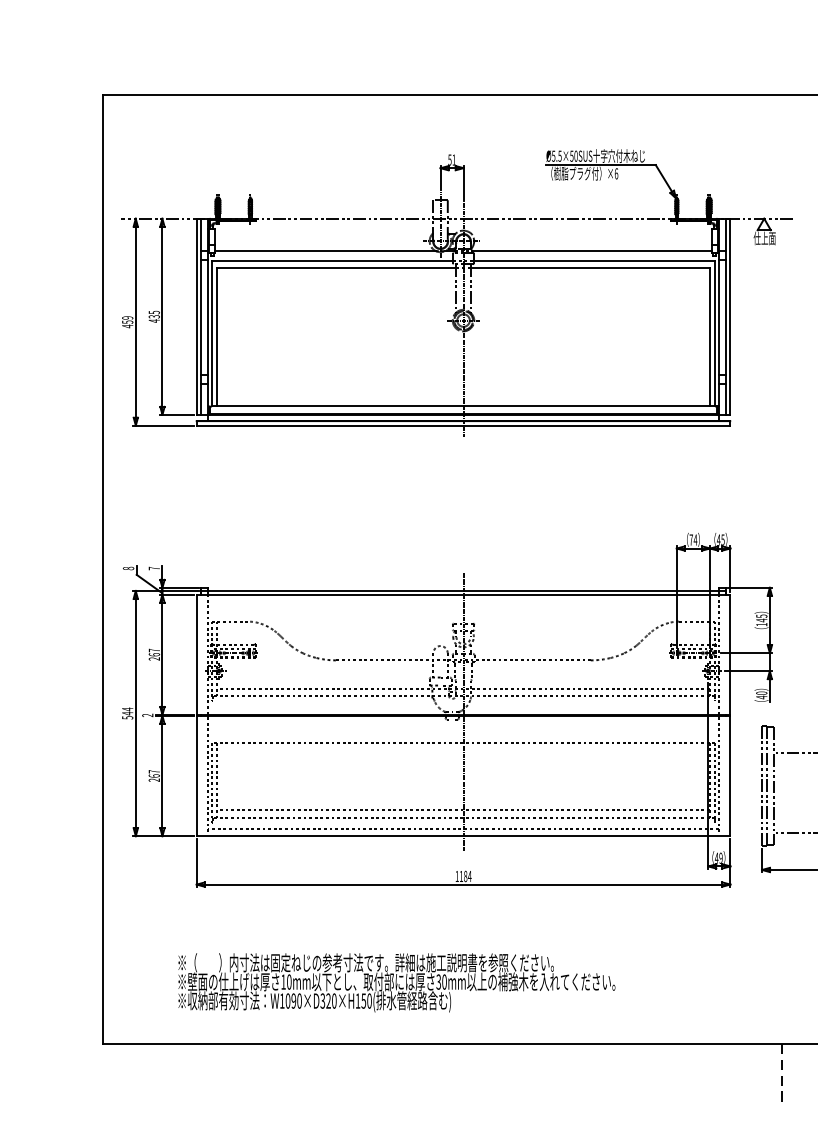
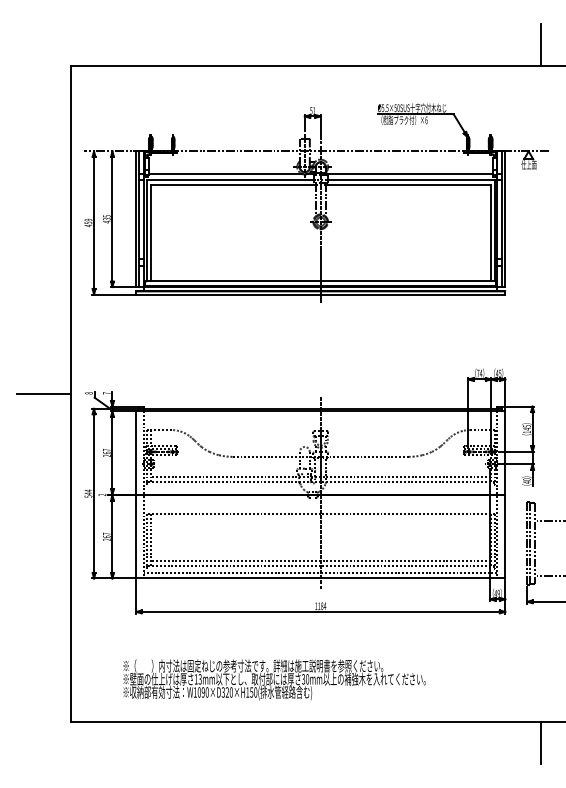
line: (781, 64) -> (540, 44), added
line: (64, 570) -> (44, 394), added
text: (288, 982) -> (199, 679), 10mm -> 13mm
line: (781, 1074) -> (540, 743), dashed -> solid

